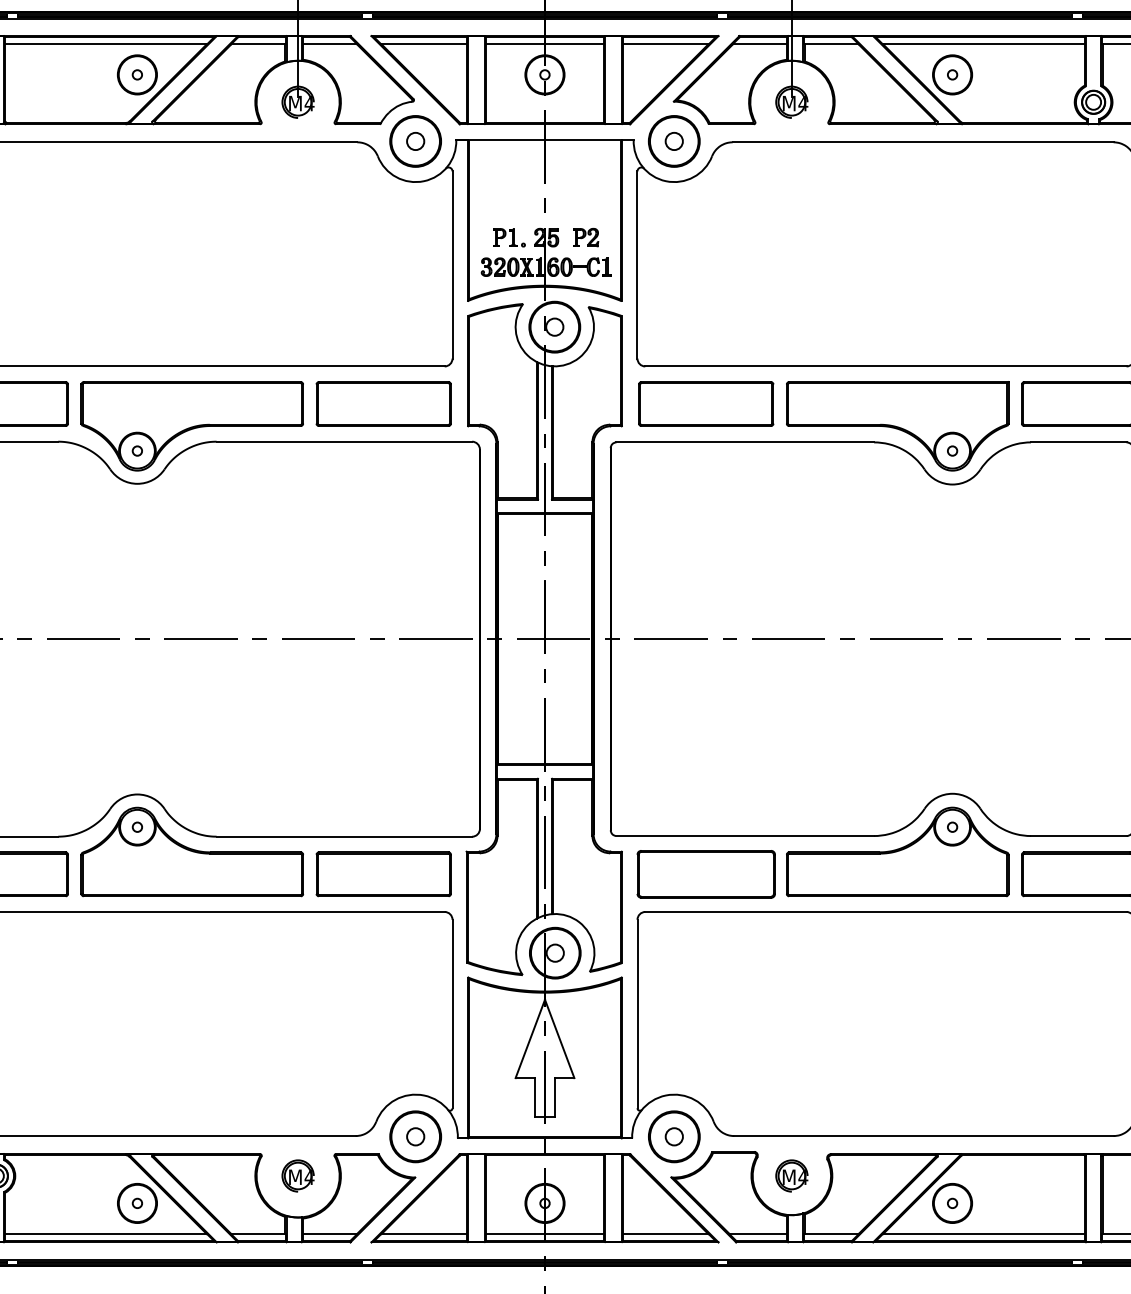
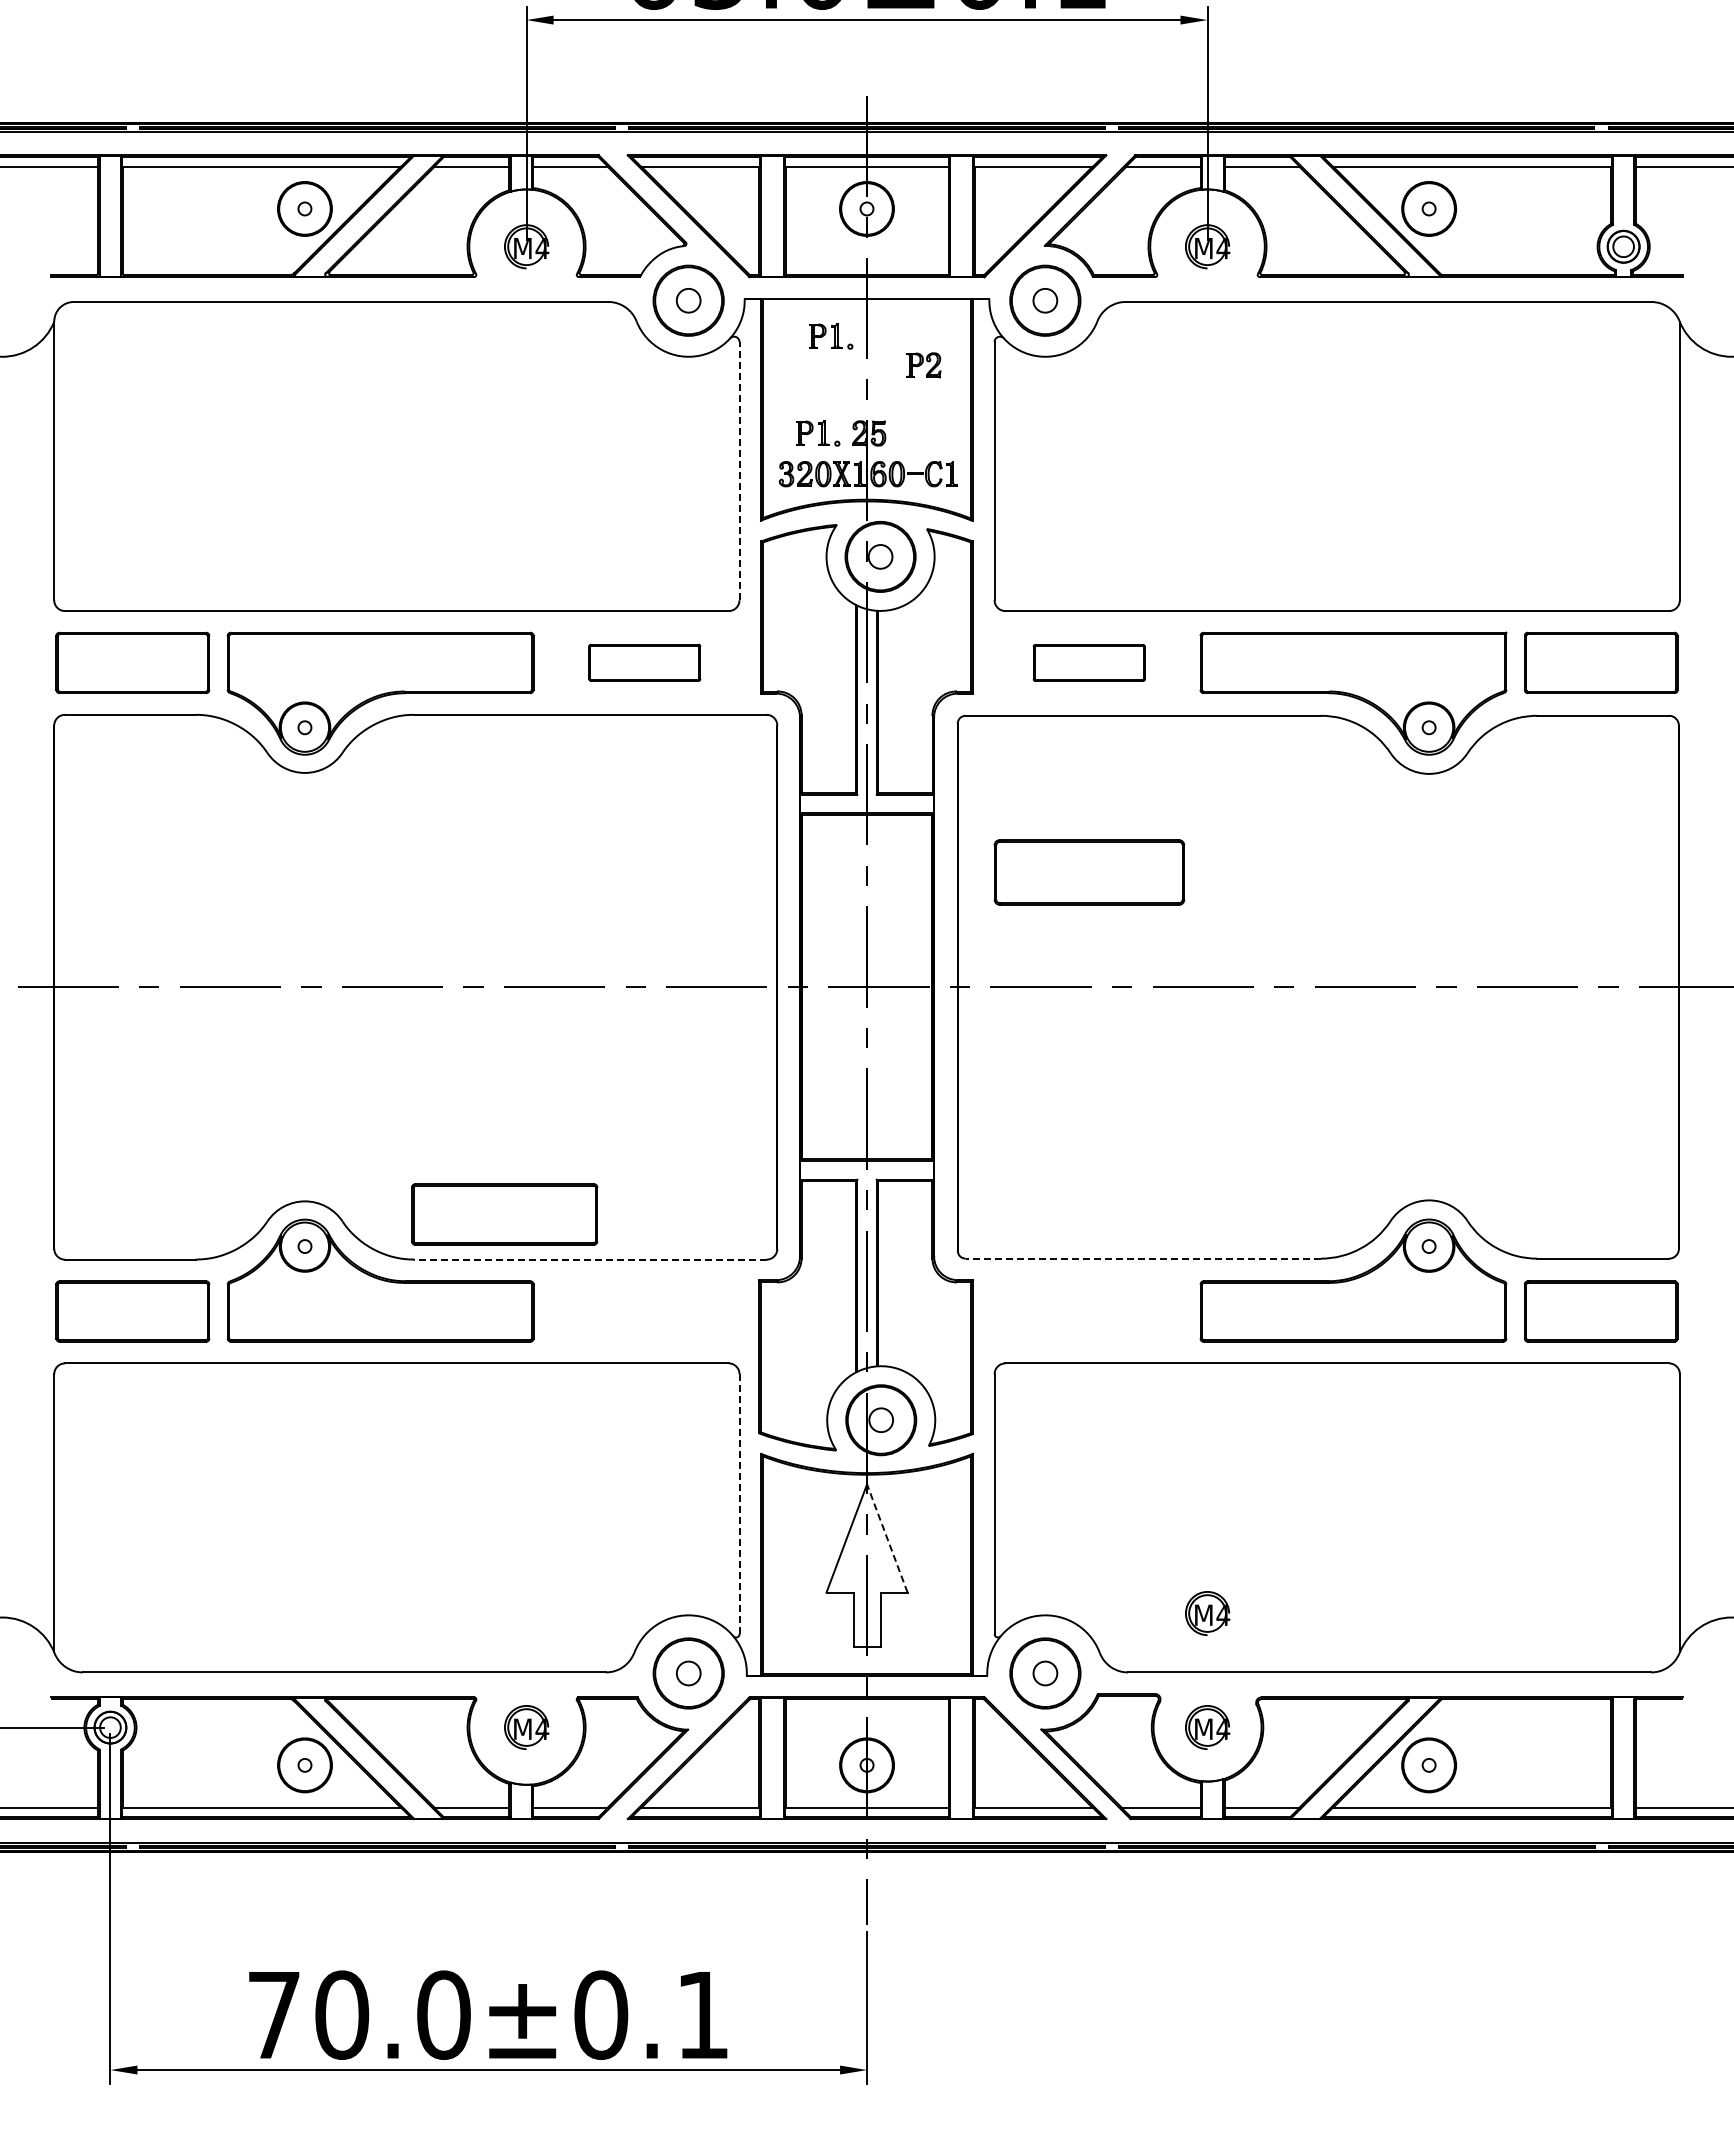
part: (519, 167) -> (831, 336), added
part: (585, 237) -> (923, 365), moved
line: (452, 264) -> (739, 470), solid -> dashed
part: (383, 403) -> (644, 662), size x0.6
part: (705, 403) -> (1088, 662), size x0.6
line: (745, 835) -> (1143, 1258), solid -> dashed
line: (343, 836) -> (589, 1259), solid -> dashed
part: (383, 874) -> (504, 1214), moved
part: (706, 874) -> (1089, 872), moved
line: (452, 1014) -> (739, 1504), solid -> dashed
line: (559, 1038) -> (887, 1538), solid -> dashed
part: (791, 1093) -> (1207, 1613), added

